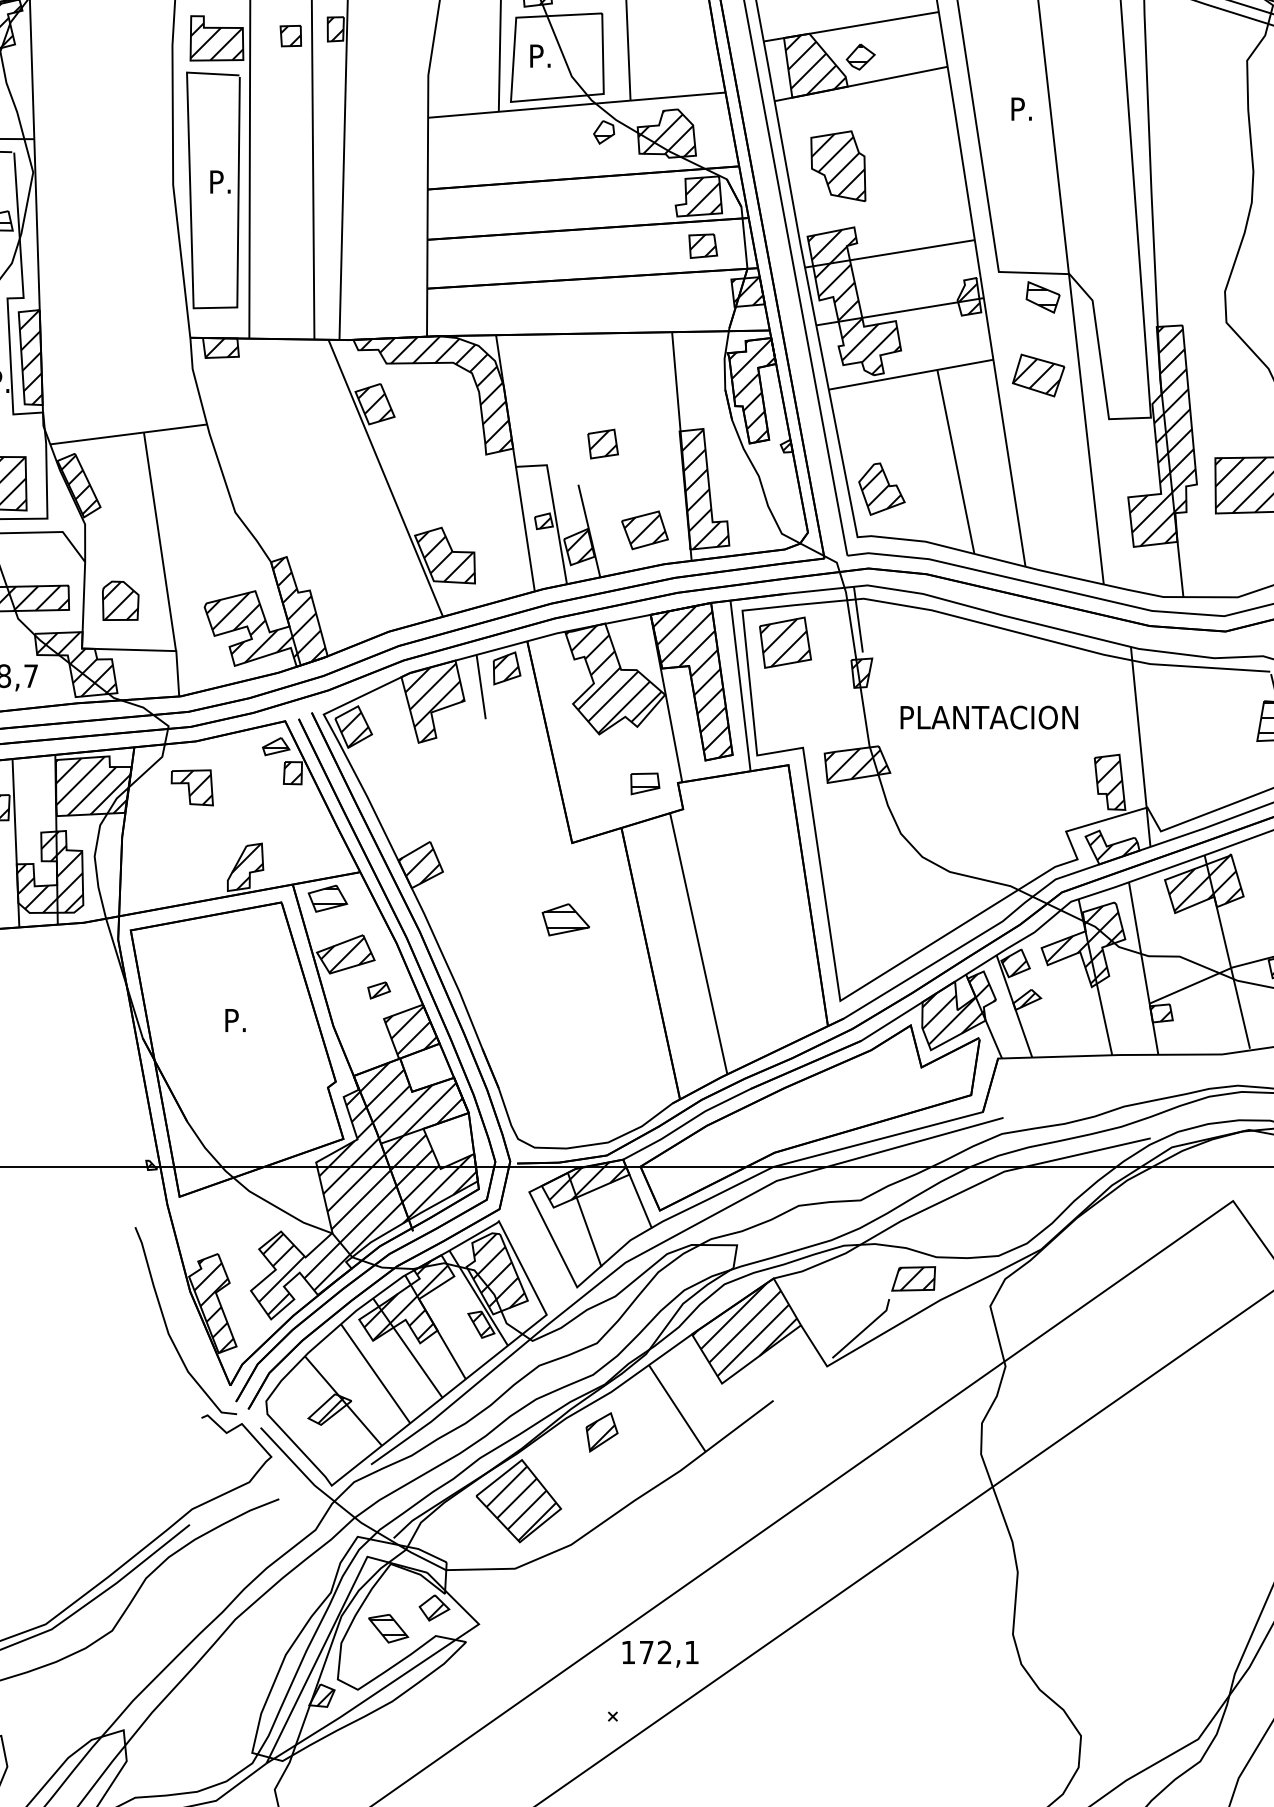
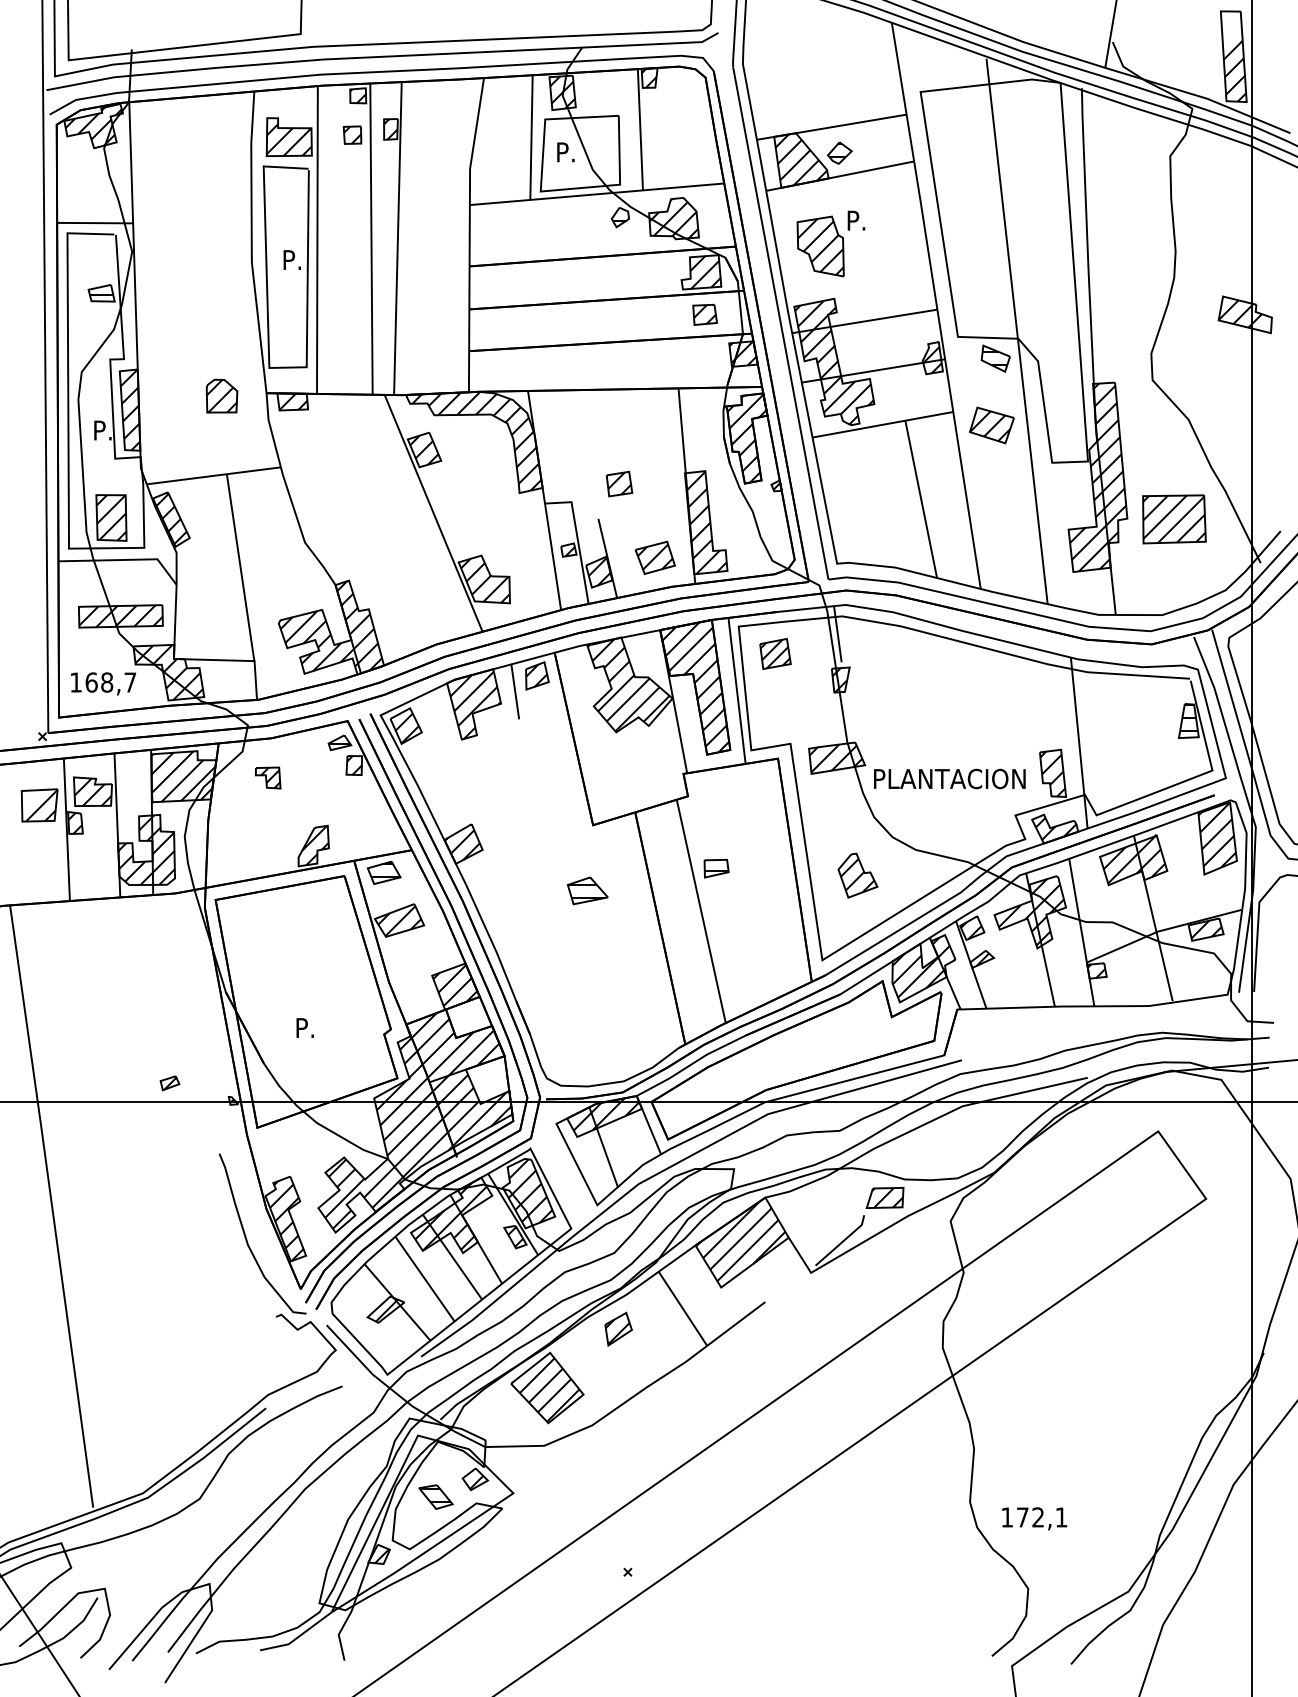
text: (1021, 108) -> (856, 220), moved
part: (881, 488) -> (857, 875), moved
part: (120, 600) -> (221, 395), moved
part: (785, 642) -> (775, 653), size x0.7
text: (988, 717) -> (949, 778), moved
part: (645, 783) -> (716, 868), moved
part: (191, 787) -> (267, 777), size x0.7
part: (378, 990) -> (169, 1083), moved
text: (234, 1019) -> (304, 1027), moved
text: (660, 1653) -> (1034, 1518), moved

